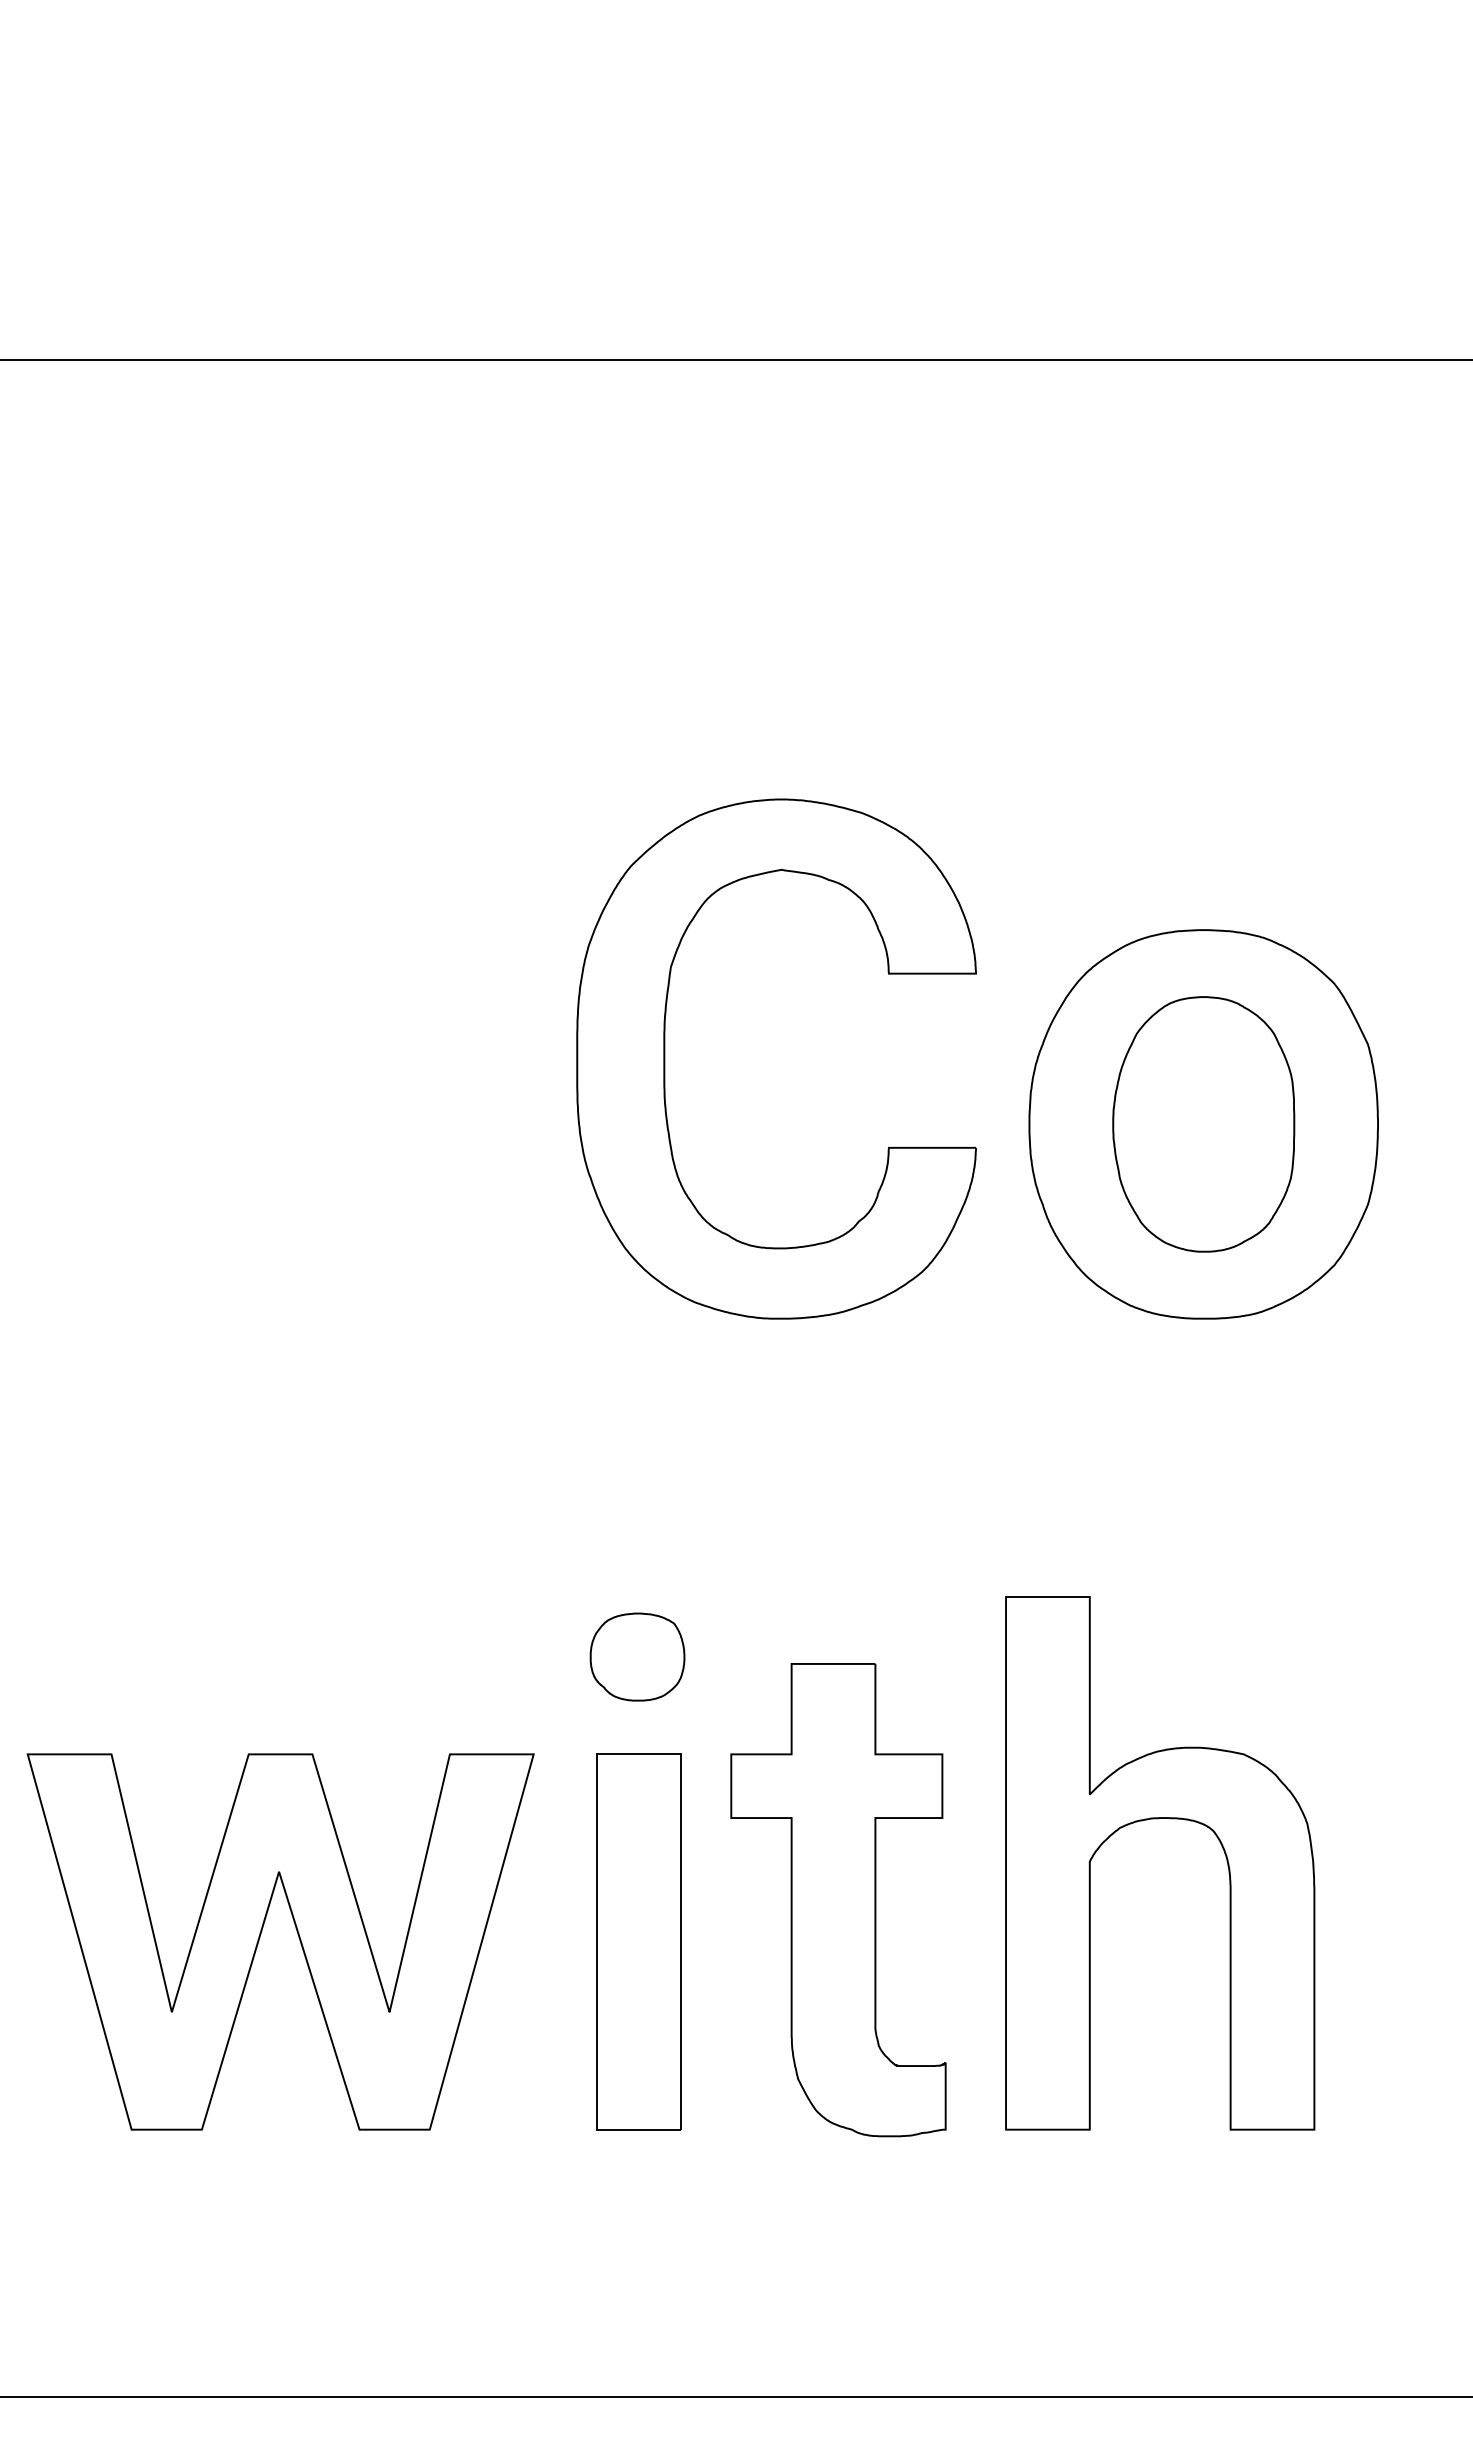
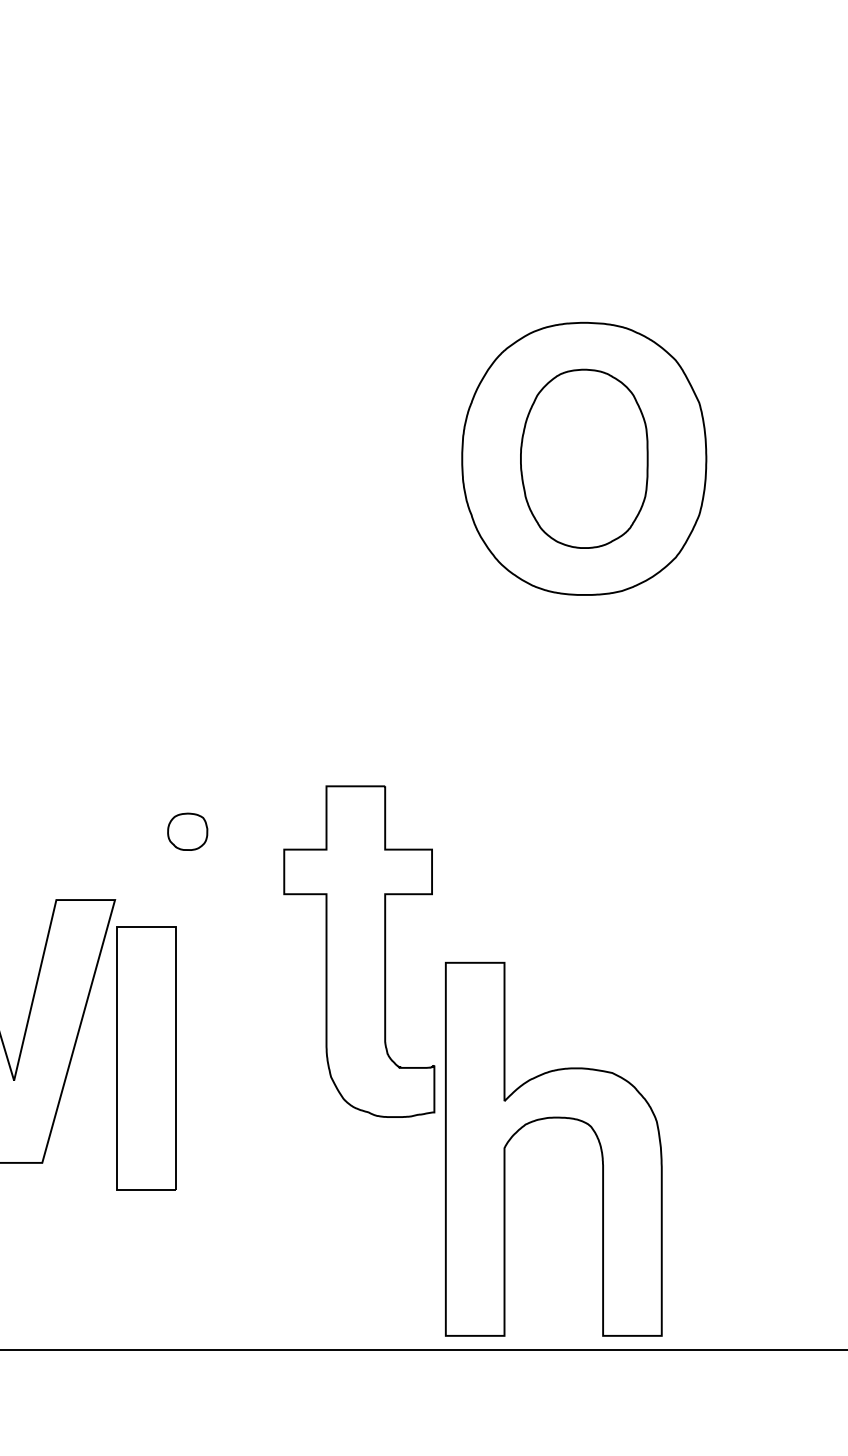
part: (665, 1058) -> (207, 412), removed
part: (637, 1656) -> (187, 831), size x0.6
part: (1158, 1819) -> (552, 1118), moved
part: (838, 1900) -> (359, 951), moved
part: (638, 1941) -> (145, 1057), moved

